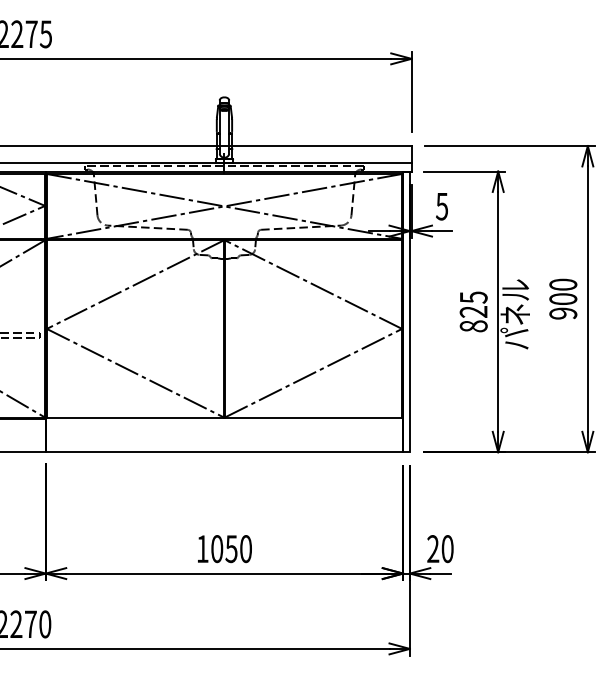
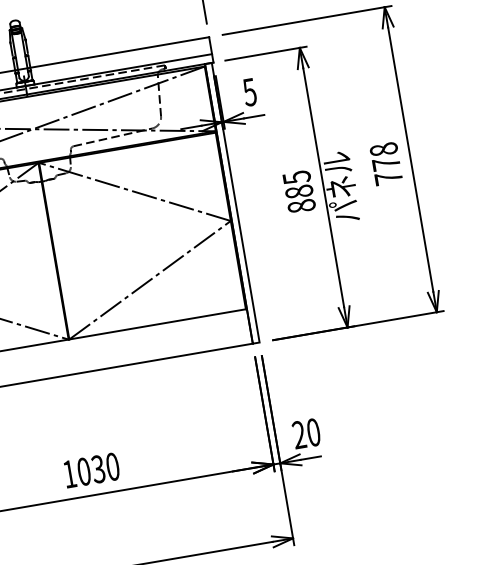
text: (563, 298) -> (386, 163), 900 -> 778
text: (473, 311) -> (298, 191), 825 -> 885
text: (231, 548) -> (98, 468), 1050 -> 1030

